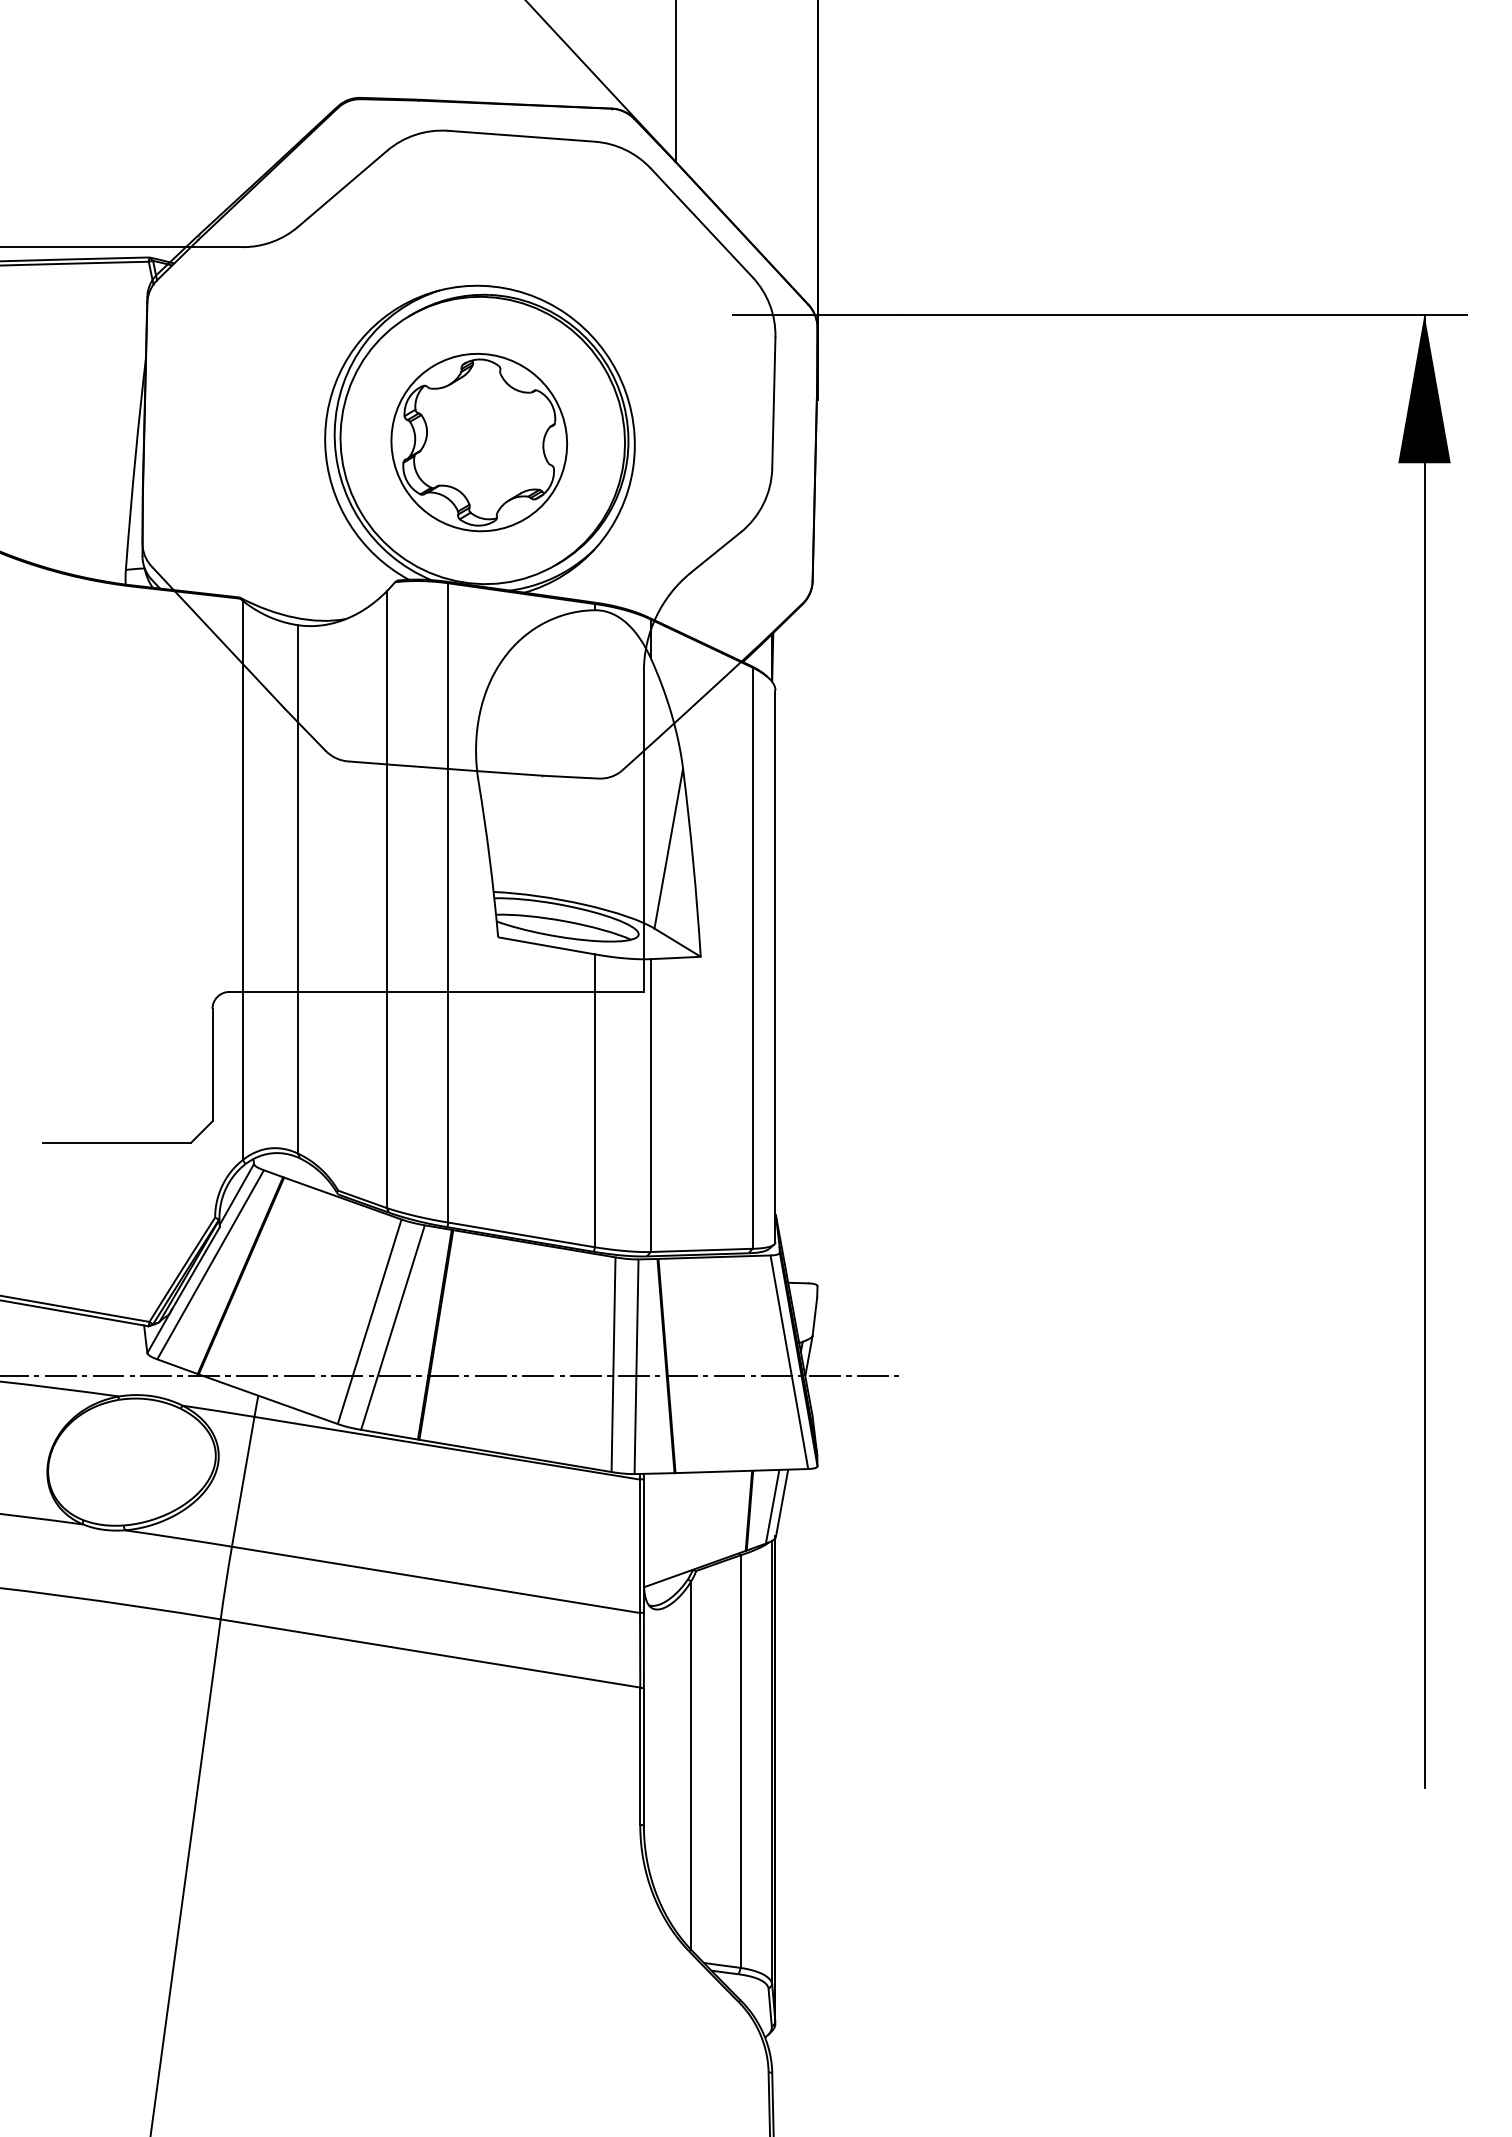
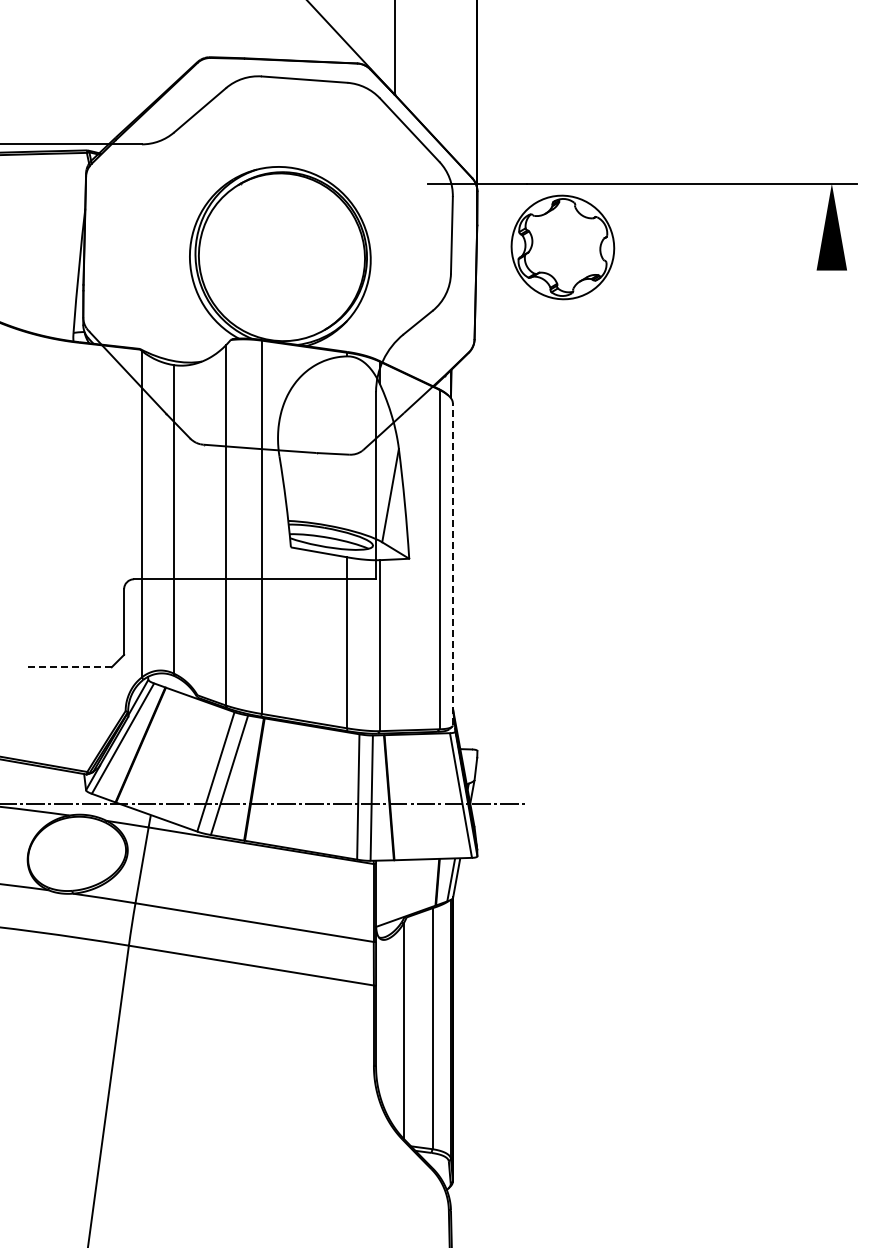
part: (478, 442) -> (562, 247), moved
line: (774, 964) -> (452, 563), solid -> dashed
line: (1423, 1050) -> (831, 613), removed
line: (115, 1142) -> (67, 667), solid -> dashed

